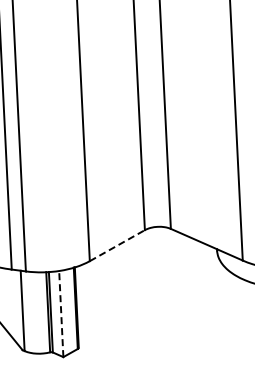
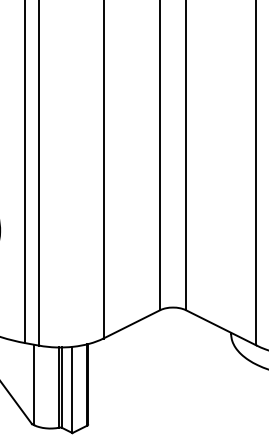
line: (117, 245) -> (131, 324), dashed -> solid
line: (61, 313) -> (72, 389), dashed -> solid

